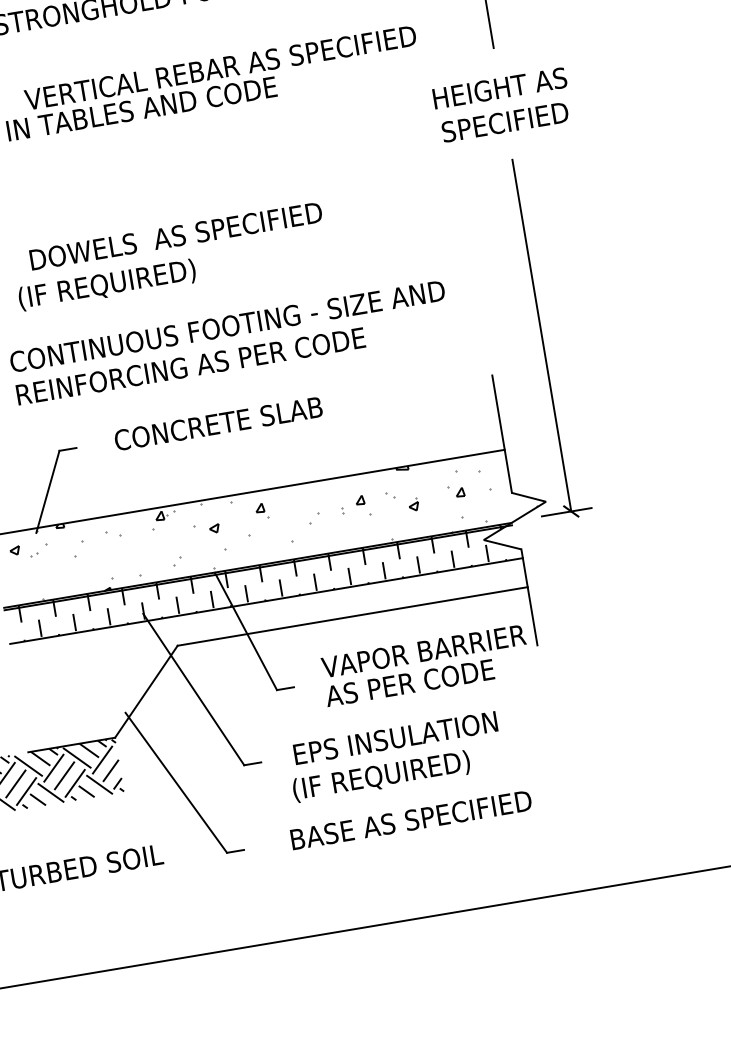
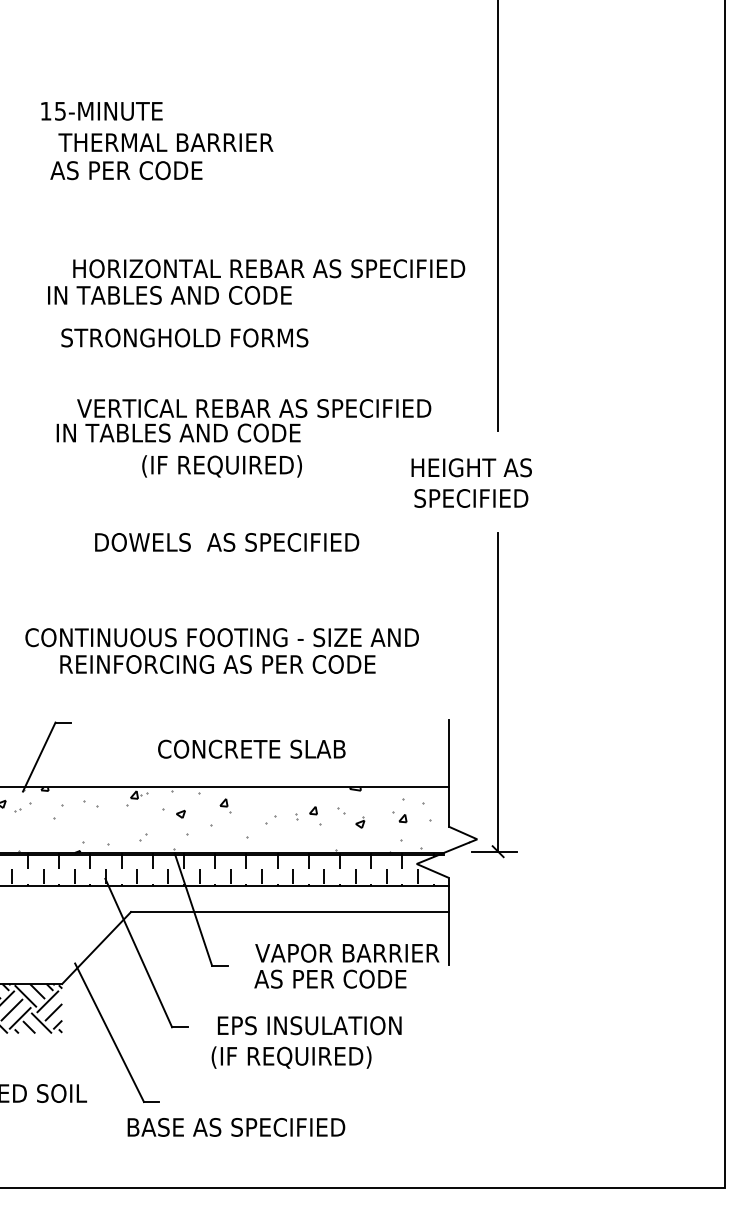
text: (502, 104) -> (471, 482), moved
text: (176, 236) -> (227, 542), moved
text: (106, 285) -> (221, 466), moved
text: (190, 366) -> (217, 664), moved
text: (218, 423) -> (251, 748), moved
text: (411, 820) -> (236, 1127), moved

